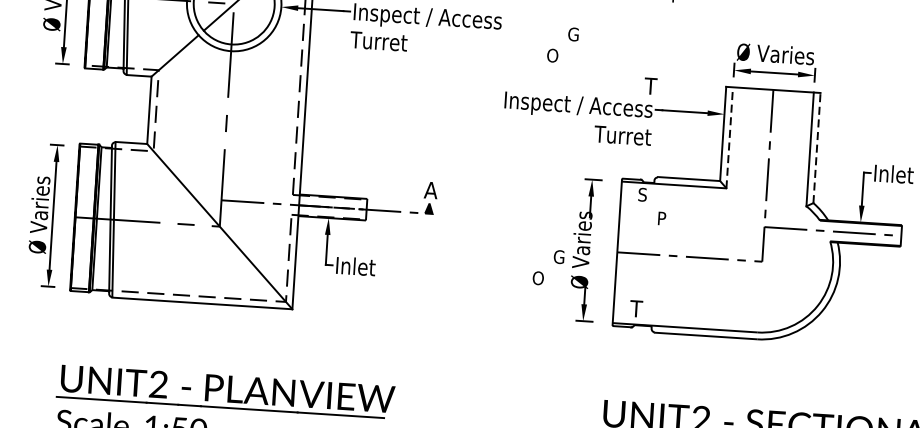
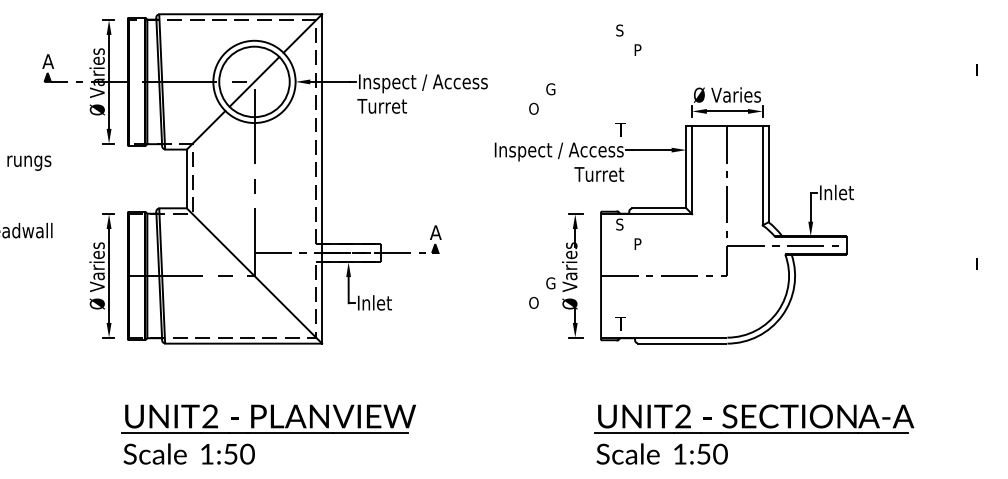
line: (730, 136) -> (692, 169), dashed -> solid
line: (816, 147) -> (768, 173), dashed -> solid

